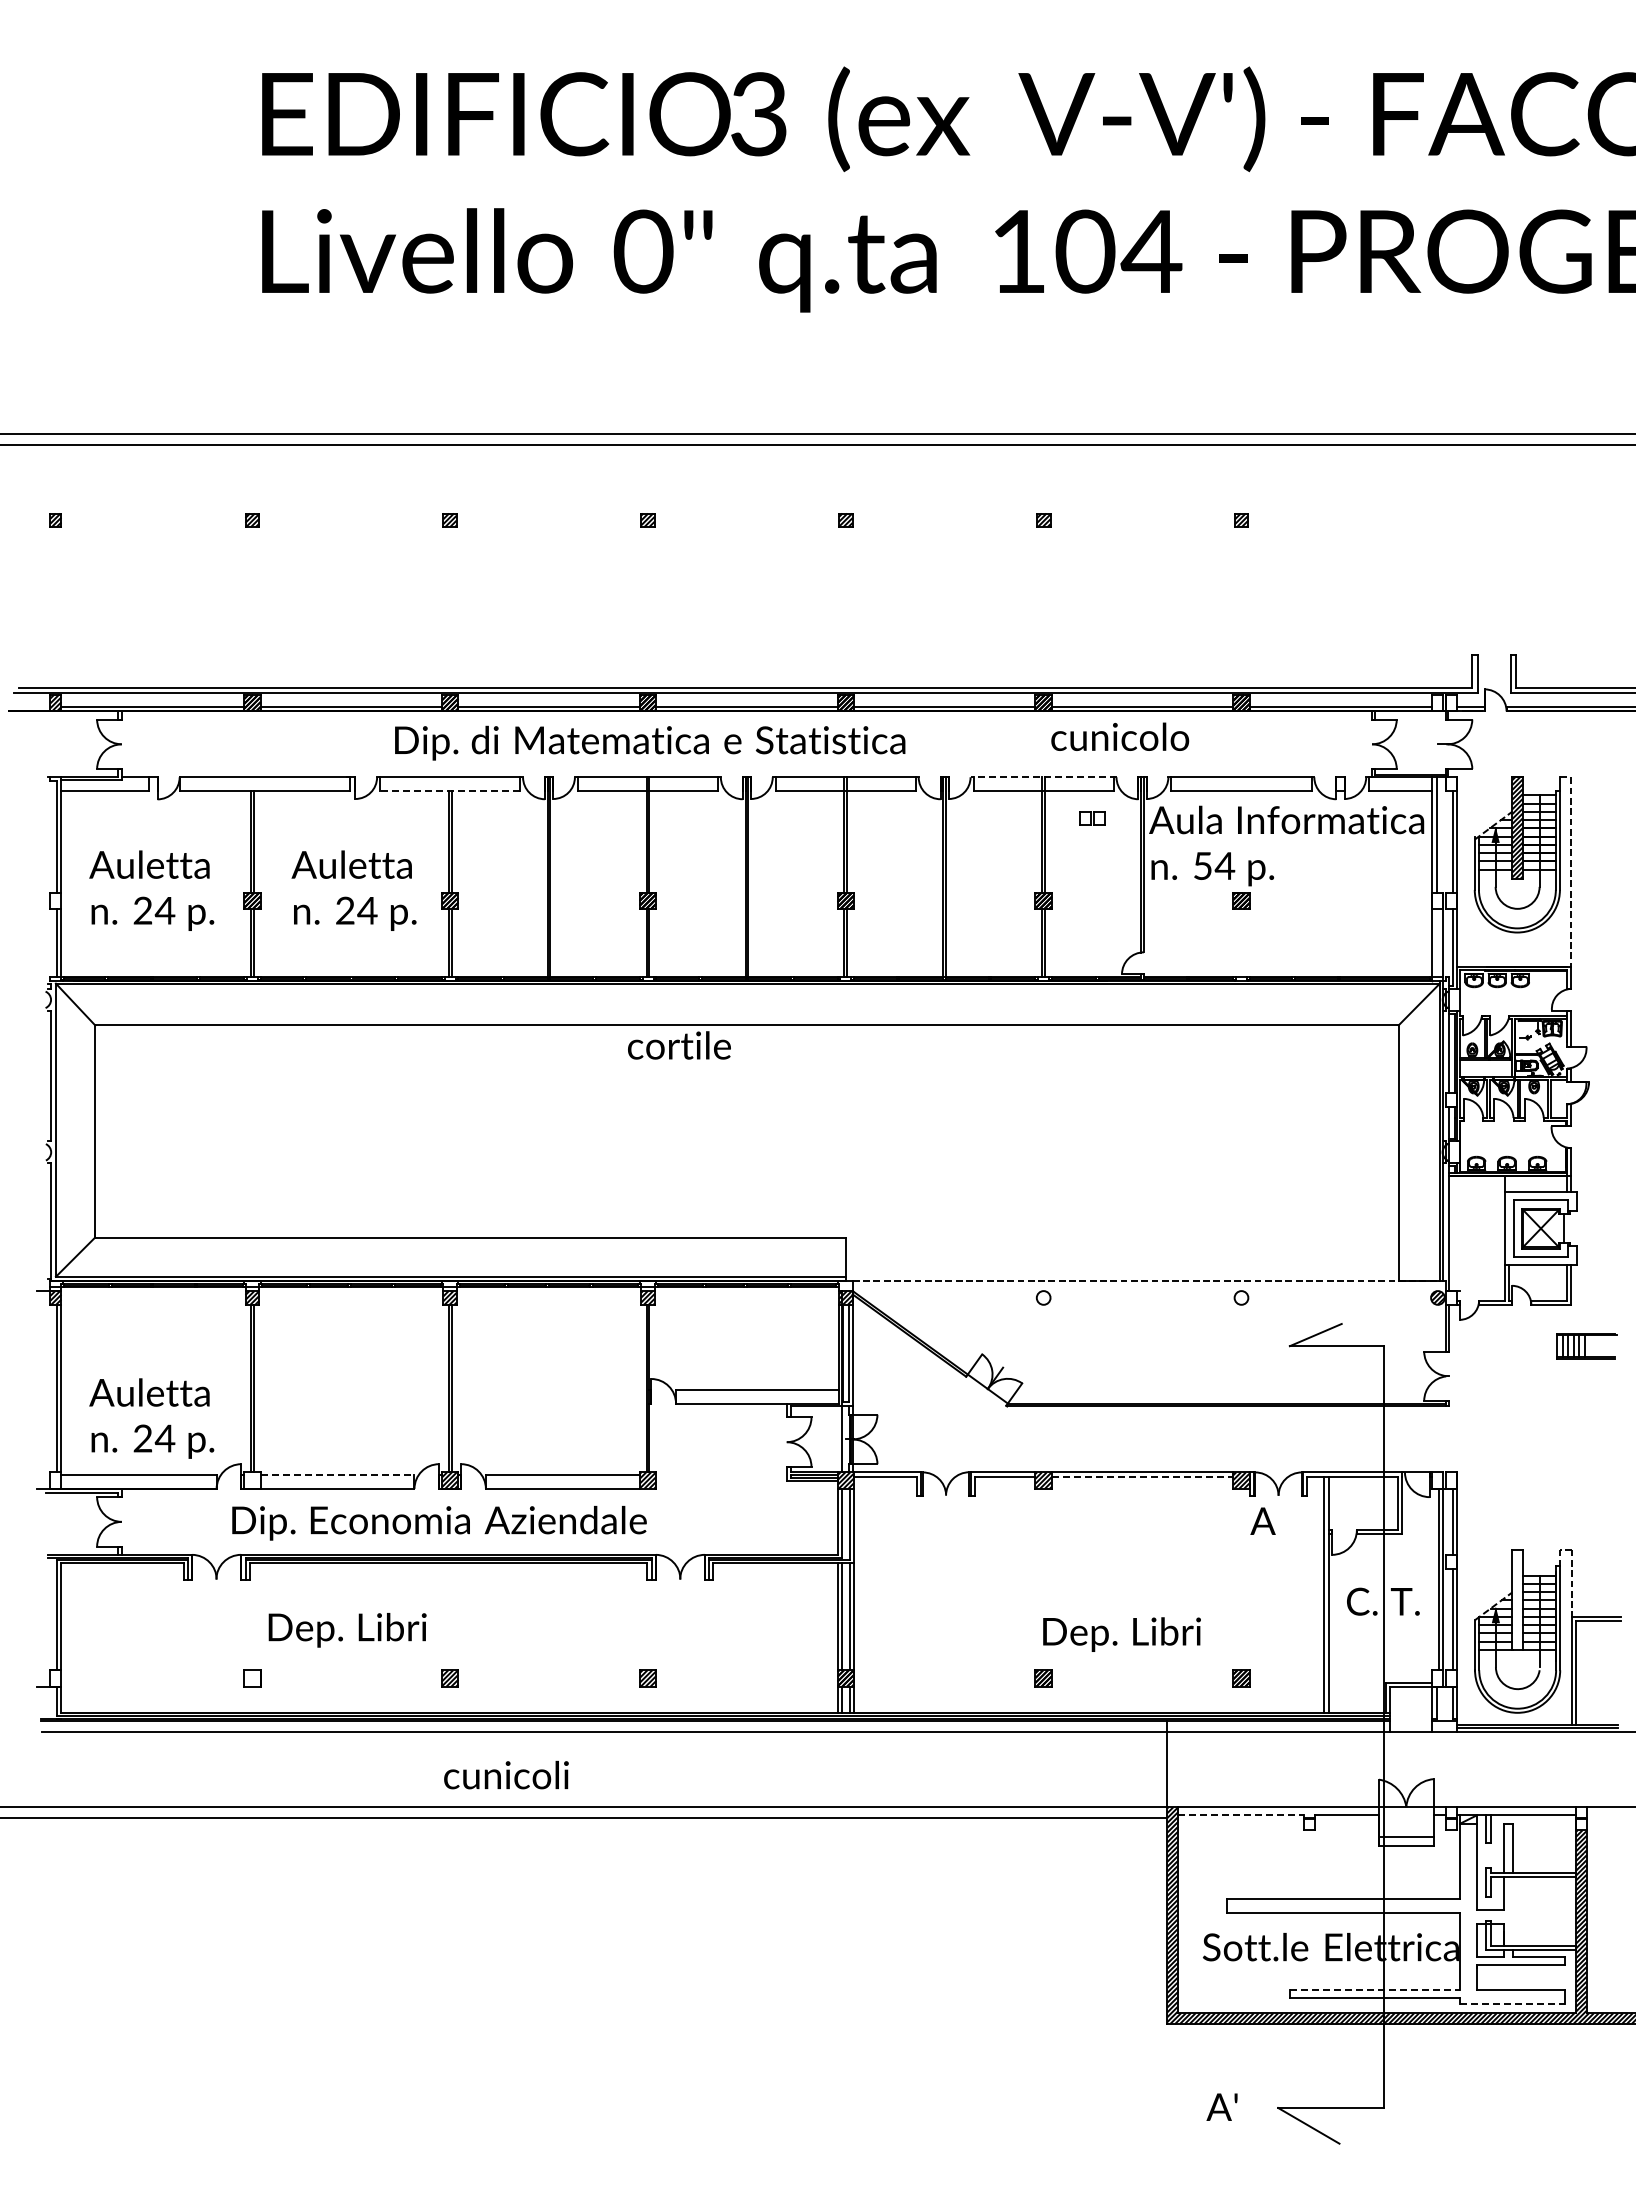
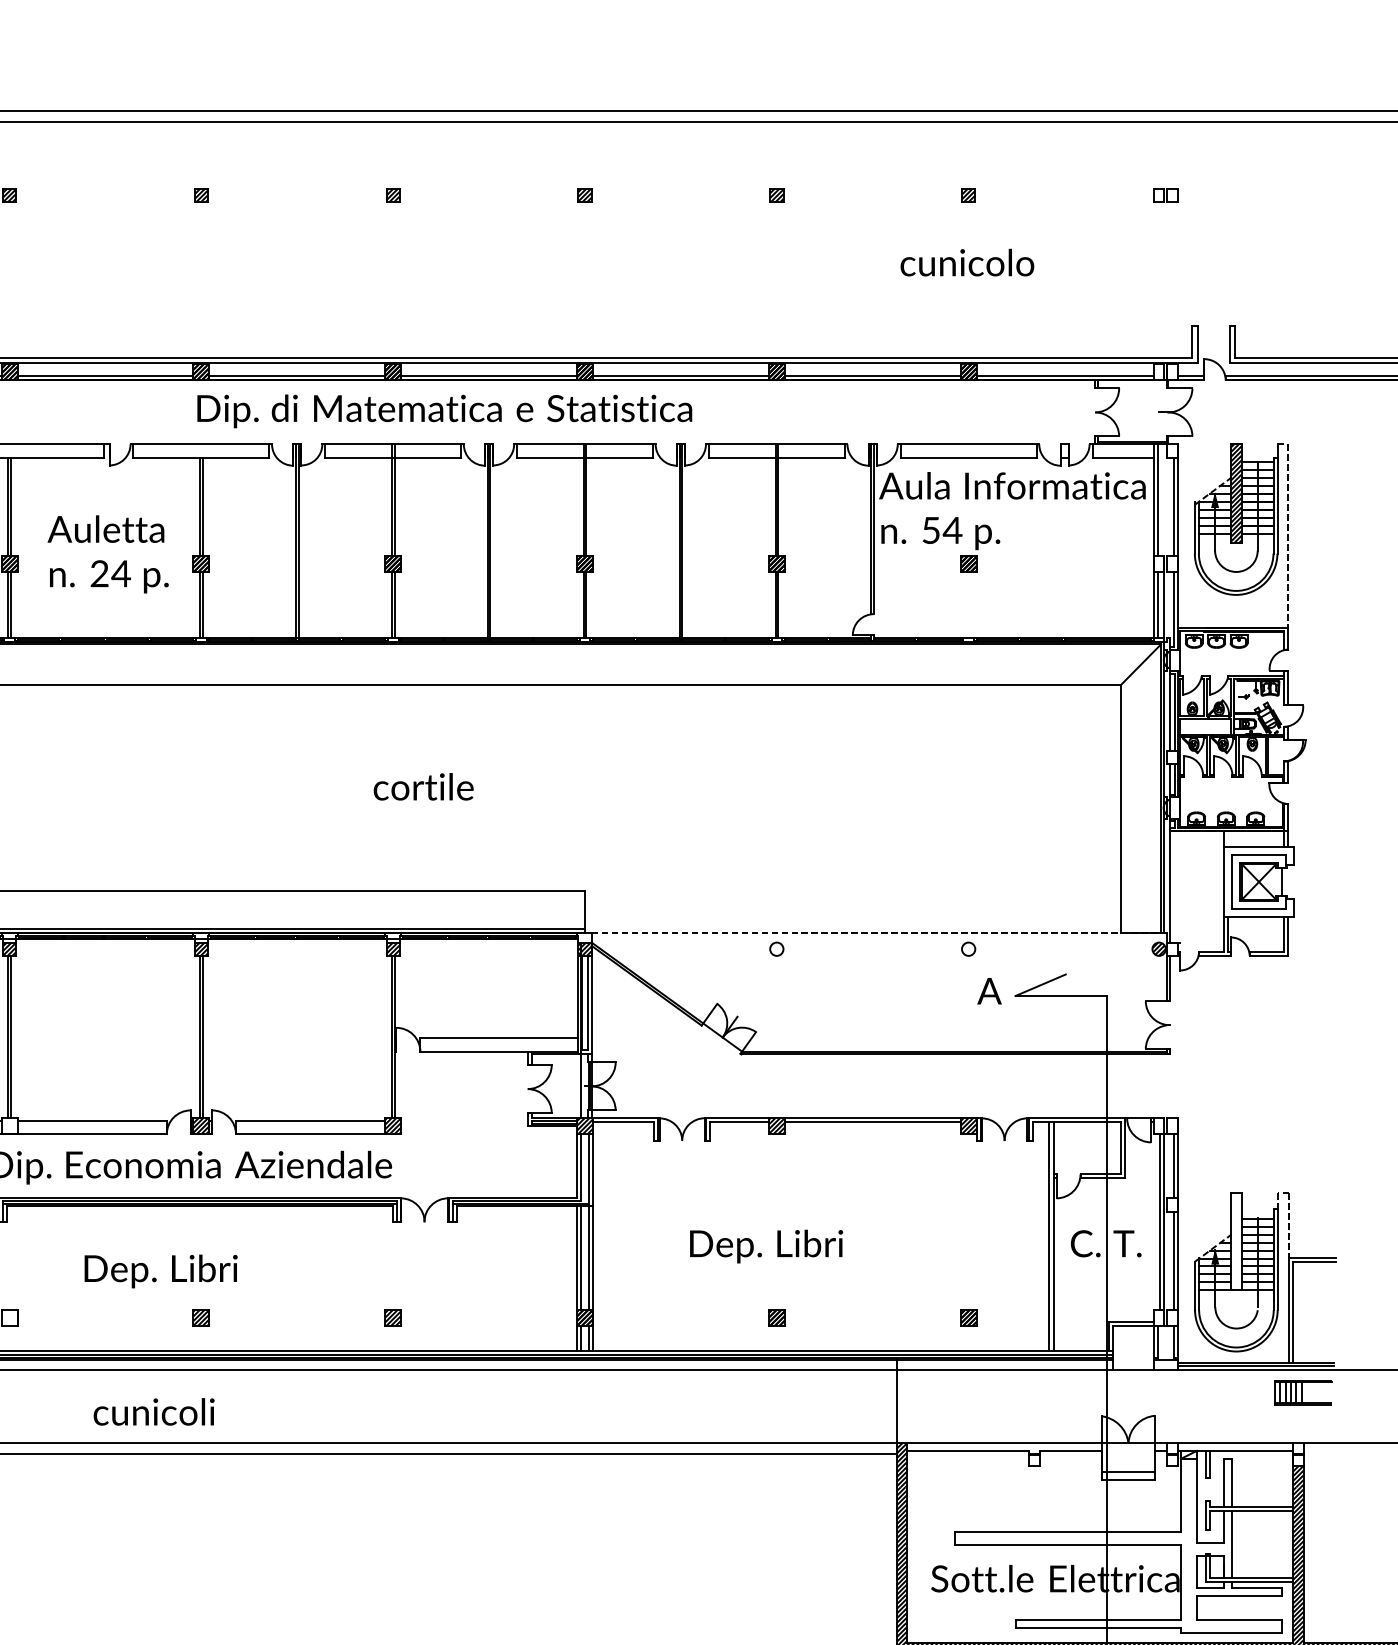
text: (1120, 736) -> (967, 262), moved
text: (650, 742) -> (445, 410), moved
line: (1043, 777) -> (776, 444), dashed -> solid
line: (449, 791) -> (200, 458), dashed -> solid
part: (1092, 818) -> (1165, 195), moved
line: (1436, 943) -> (1157, 605), added
text: (679, 1045) -> (423, 786), moved
part: (1586, 1346) -> (1303, 1392), moved
line: (337, 1475) -> (92, 1121), dashed -> solid
line: (1142, 1476) -> (872, 1122), dashed -> solid
text: (1262, 1520) -> (989, 990), moved
text: (347, 1630) -> (160, 1271), moved
text: (1121, 1634) -> (766, 1246), moved
text: (506, 1774) -> (154, 1411), moved
line: (1240, 1815) -> (967, 1451), dashed -> solid
line: (1512, 1911) -> (1231, 1544), added
line: (1375, 1989) -> (1098, 1619), dashed -> solid
line: (1513, 2003) -> (1232, 1633), dashed -> solid

